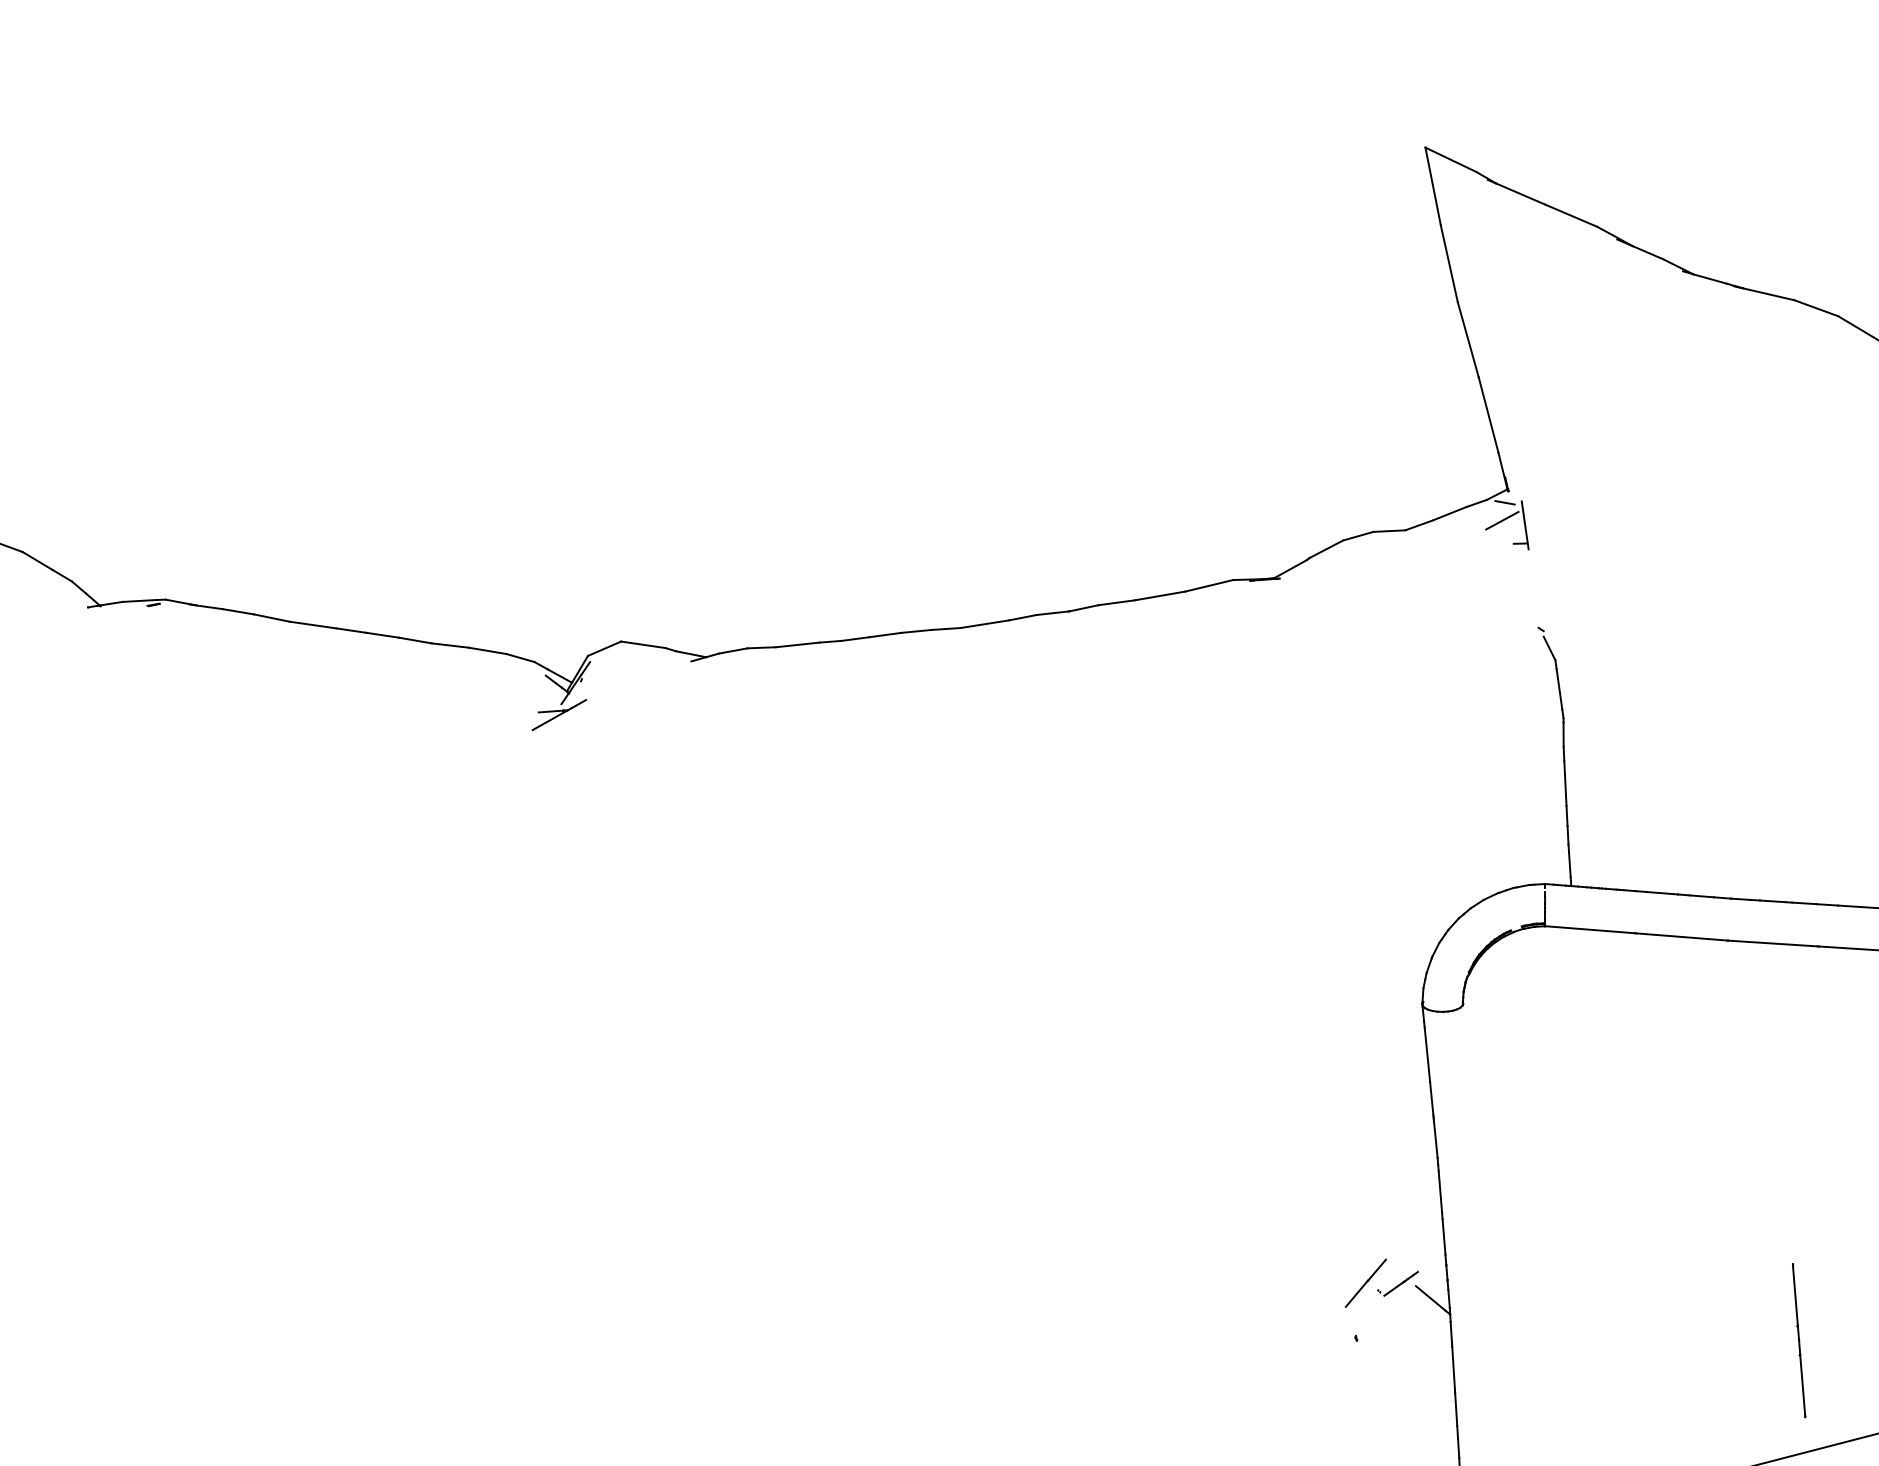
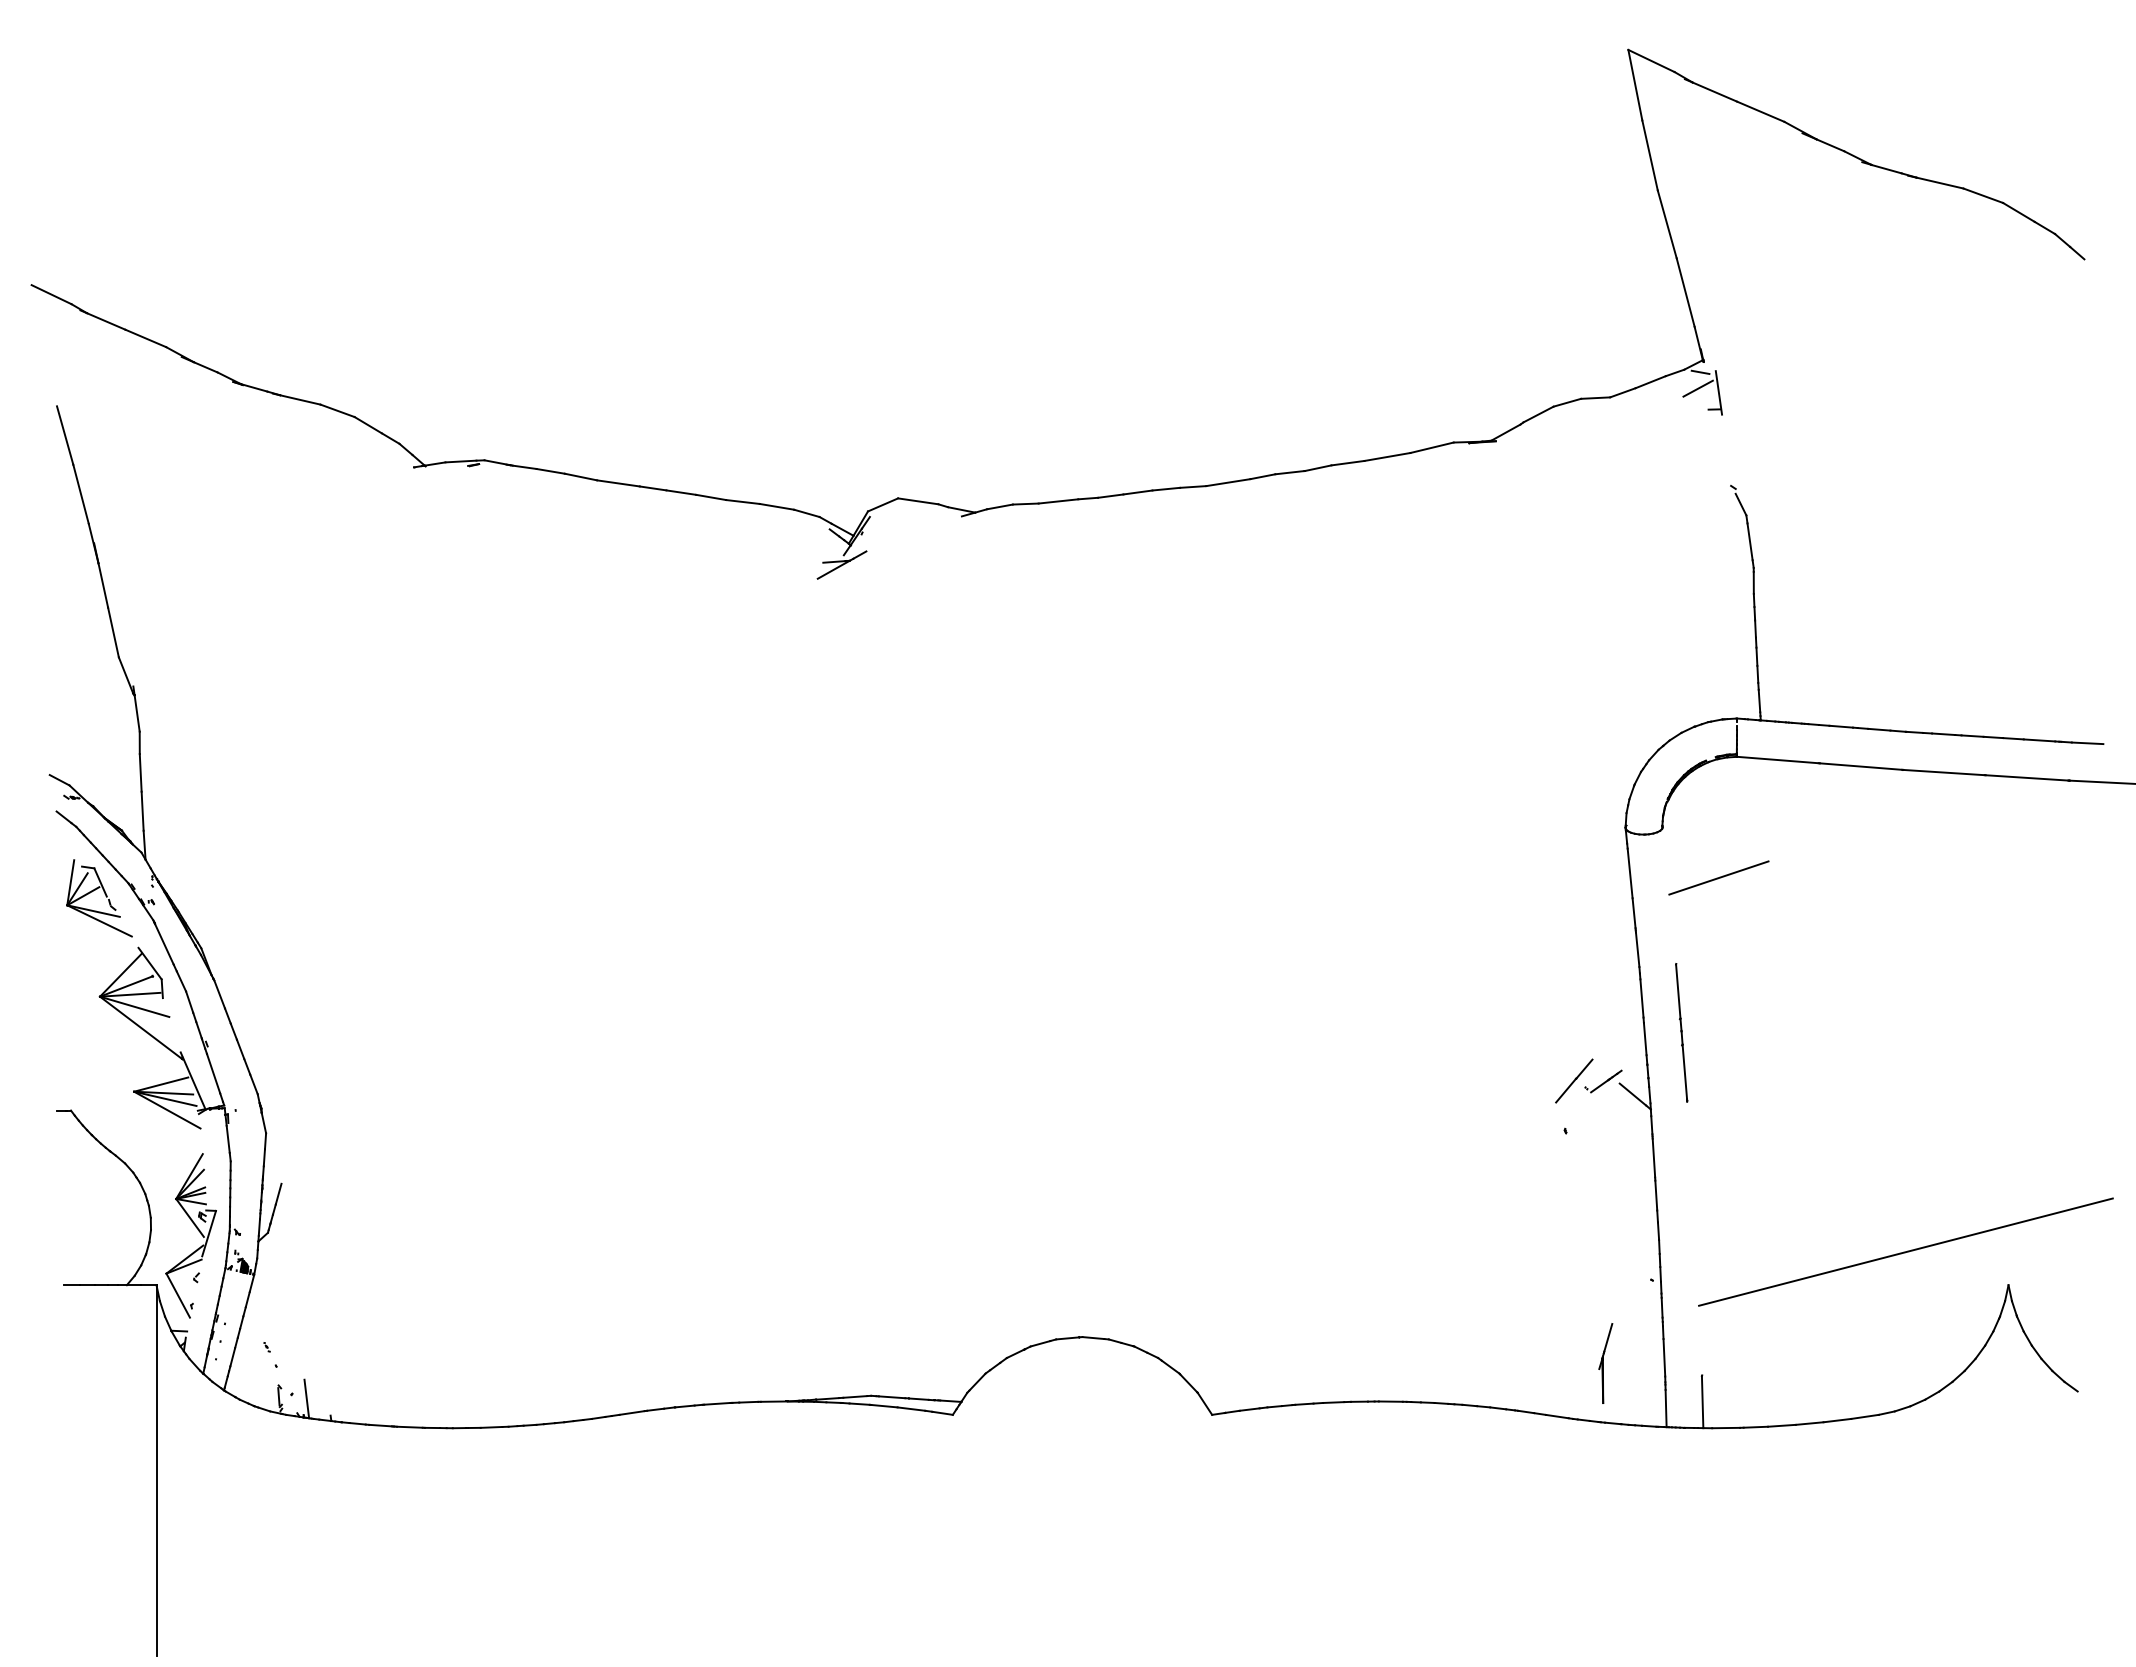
line: (1524, 1059) -> (1718, 877), added
part: (1798, 1341) -> (1681, 1032), moved

